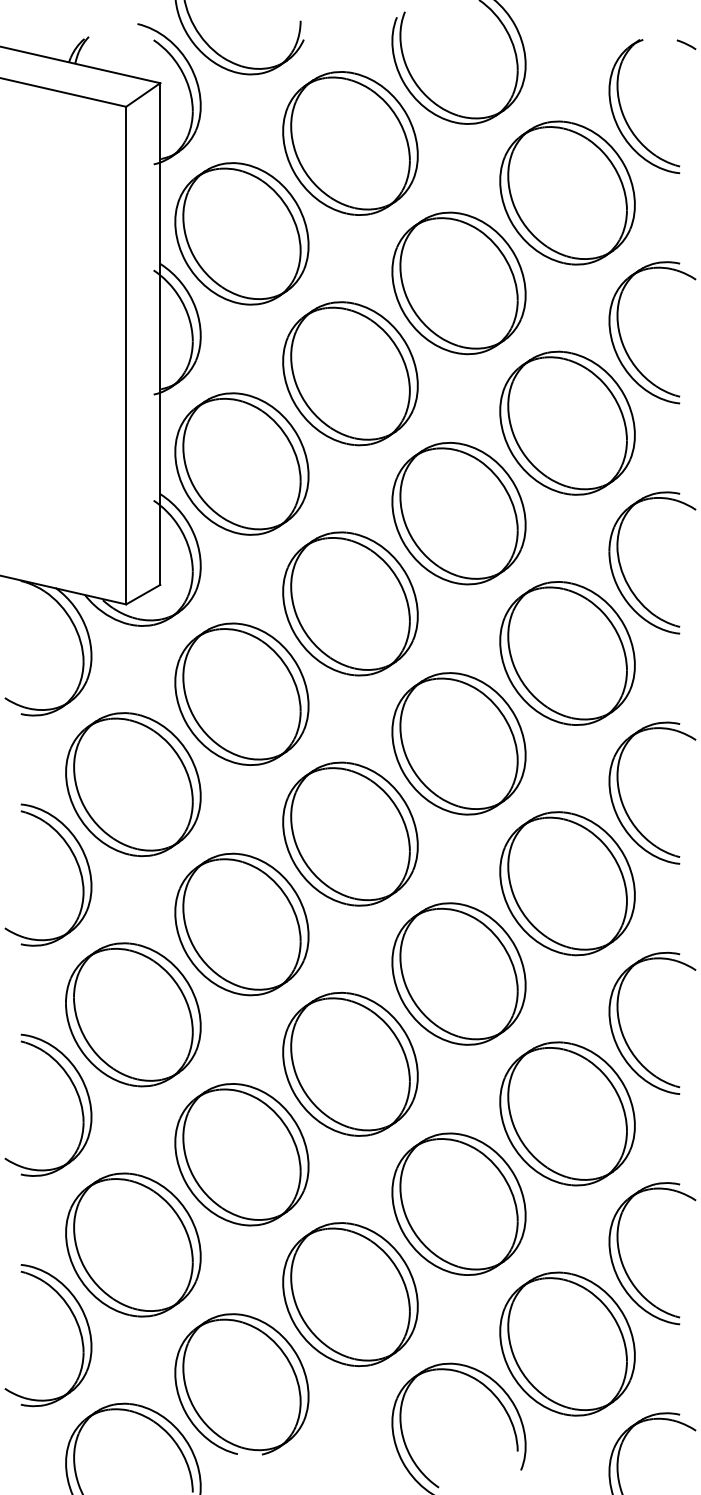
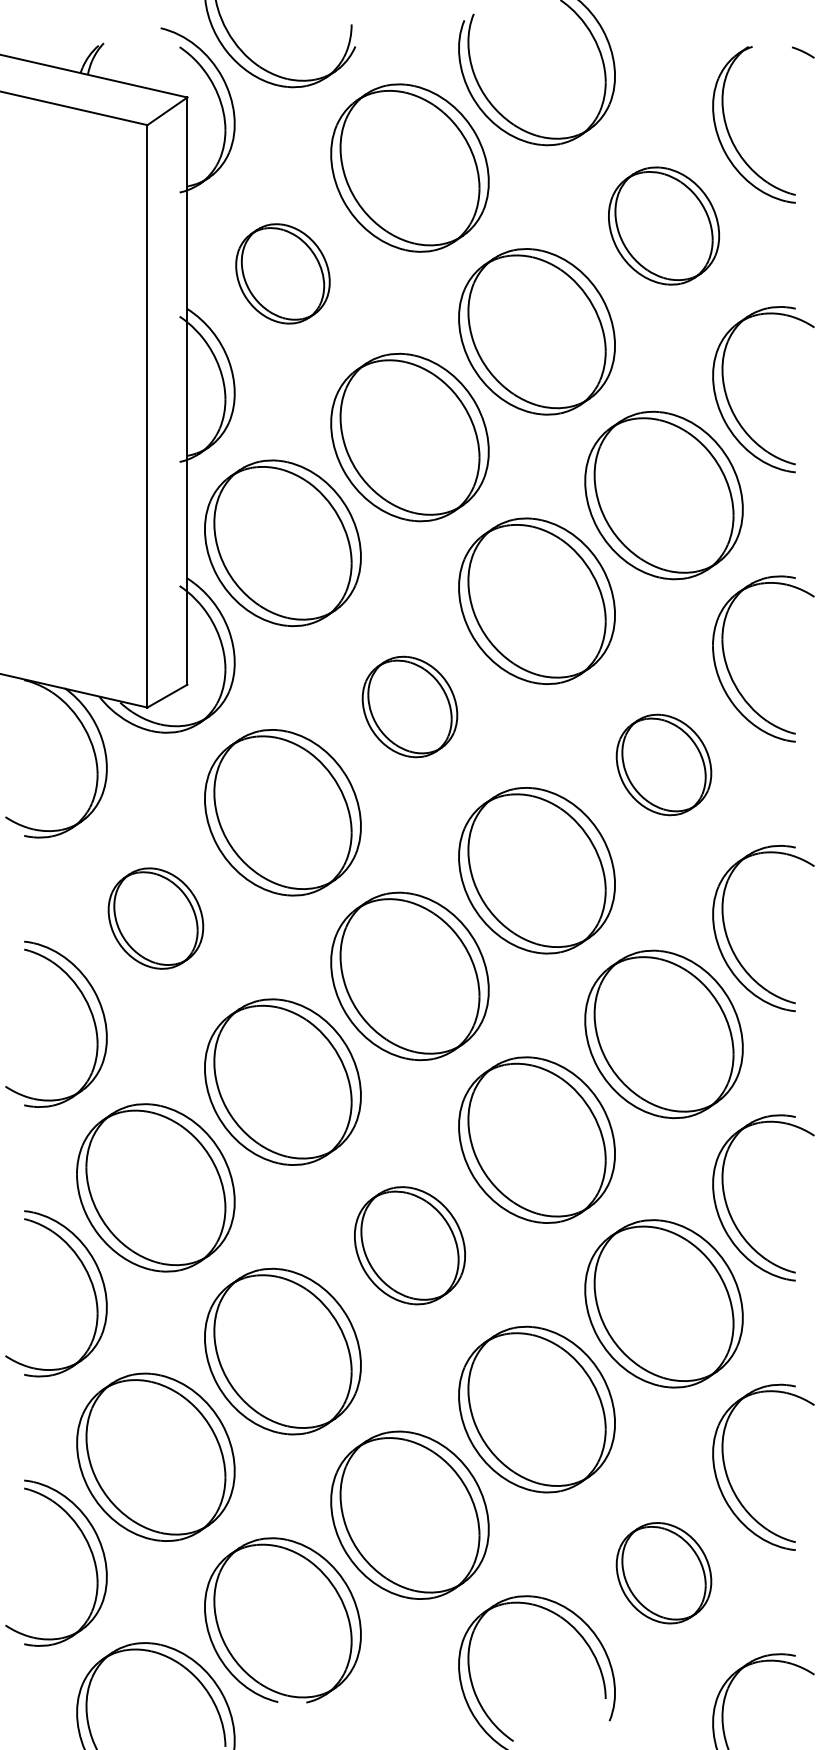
part: (567, 192) -> (663, 225), size x0.7
part: (241, 233) -> (282, 273), size x0.6
part: (350, 603) -> (410, 706), size x0.6
part: (567, 653) -> (663, 764), size x0.6
part: (133, 784) -> (156, 918), size x0.6
part: (350, 1063) -> (410, 1244), size x0.7
part: (567, 1343) -> (663, 1572), size x0.6

